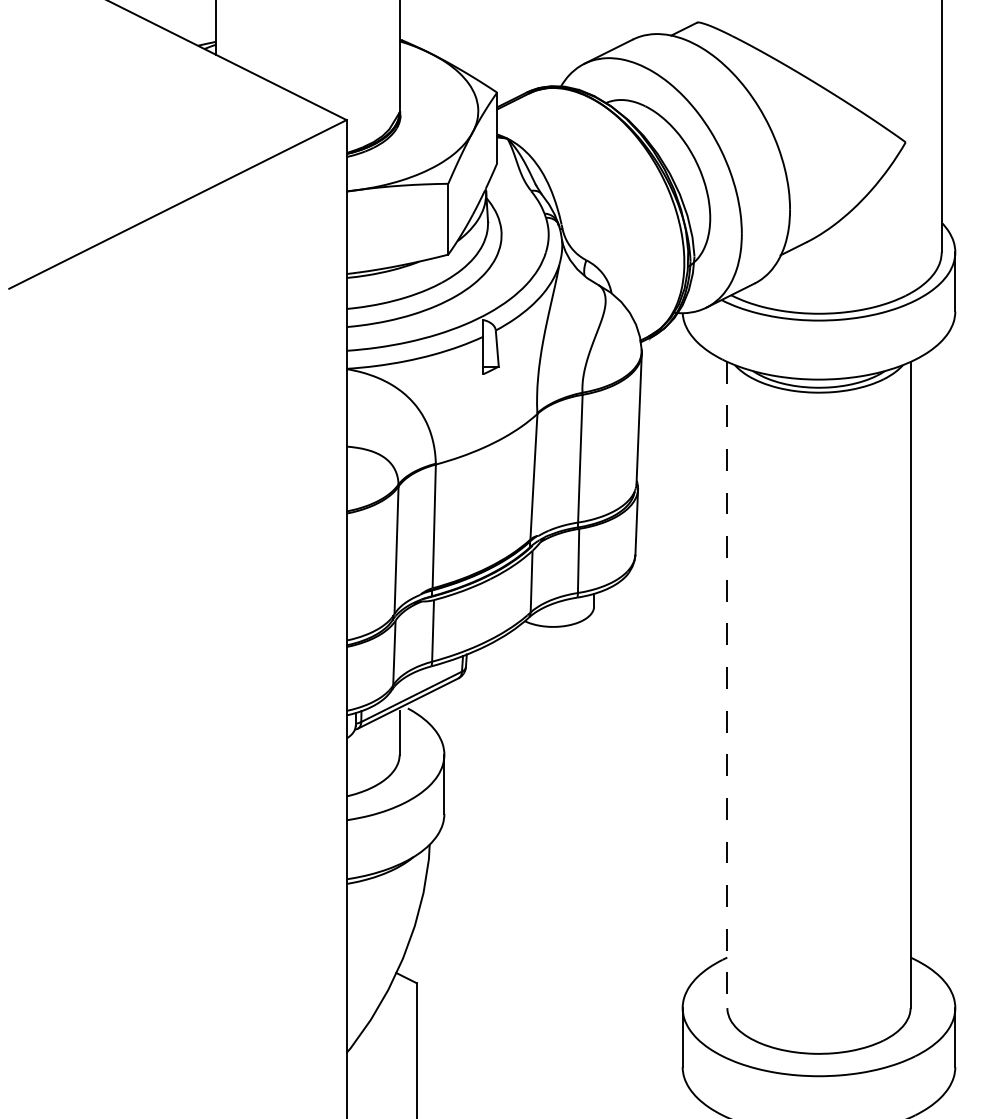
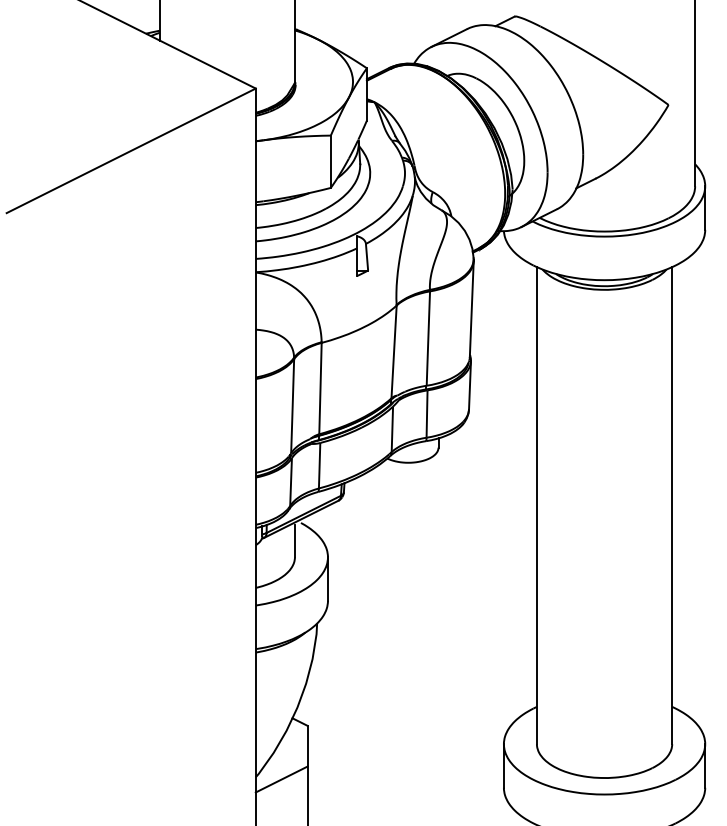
line: (726, 684) -> (536, 505), dashed -> solid
line: (381, 1055) -> (281, 779), added

